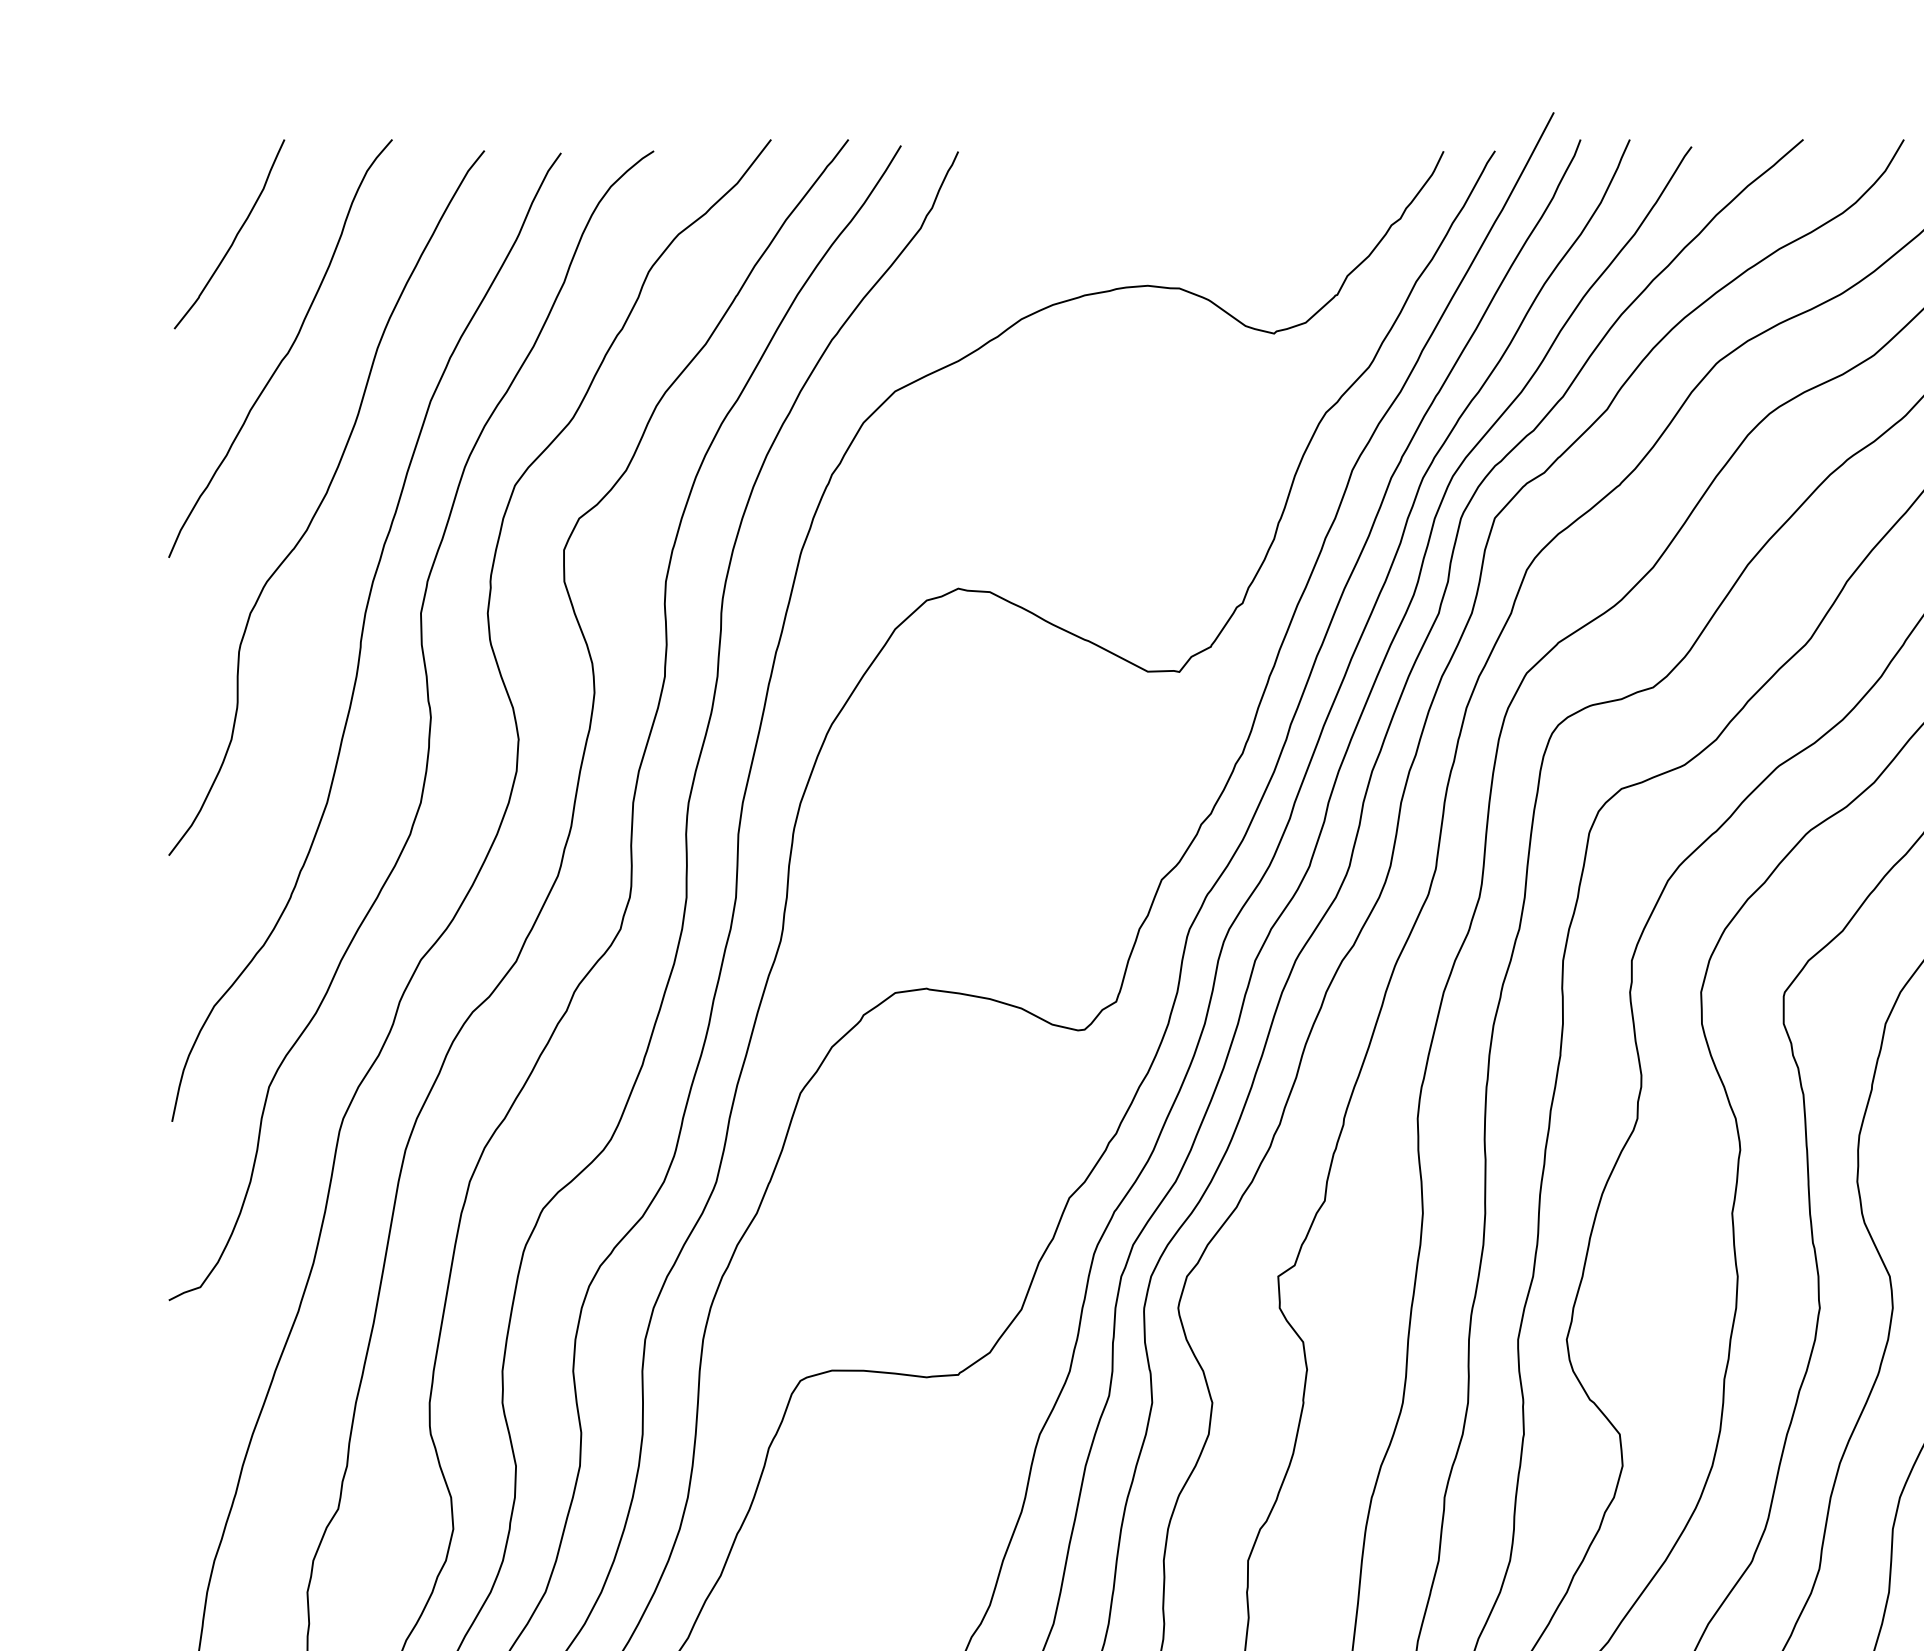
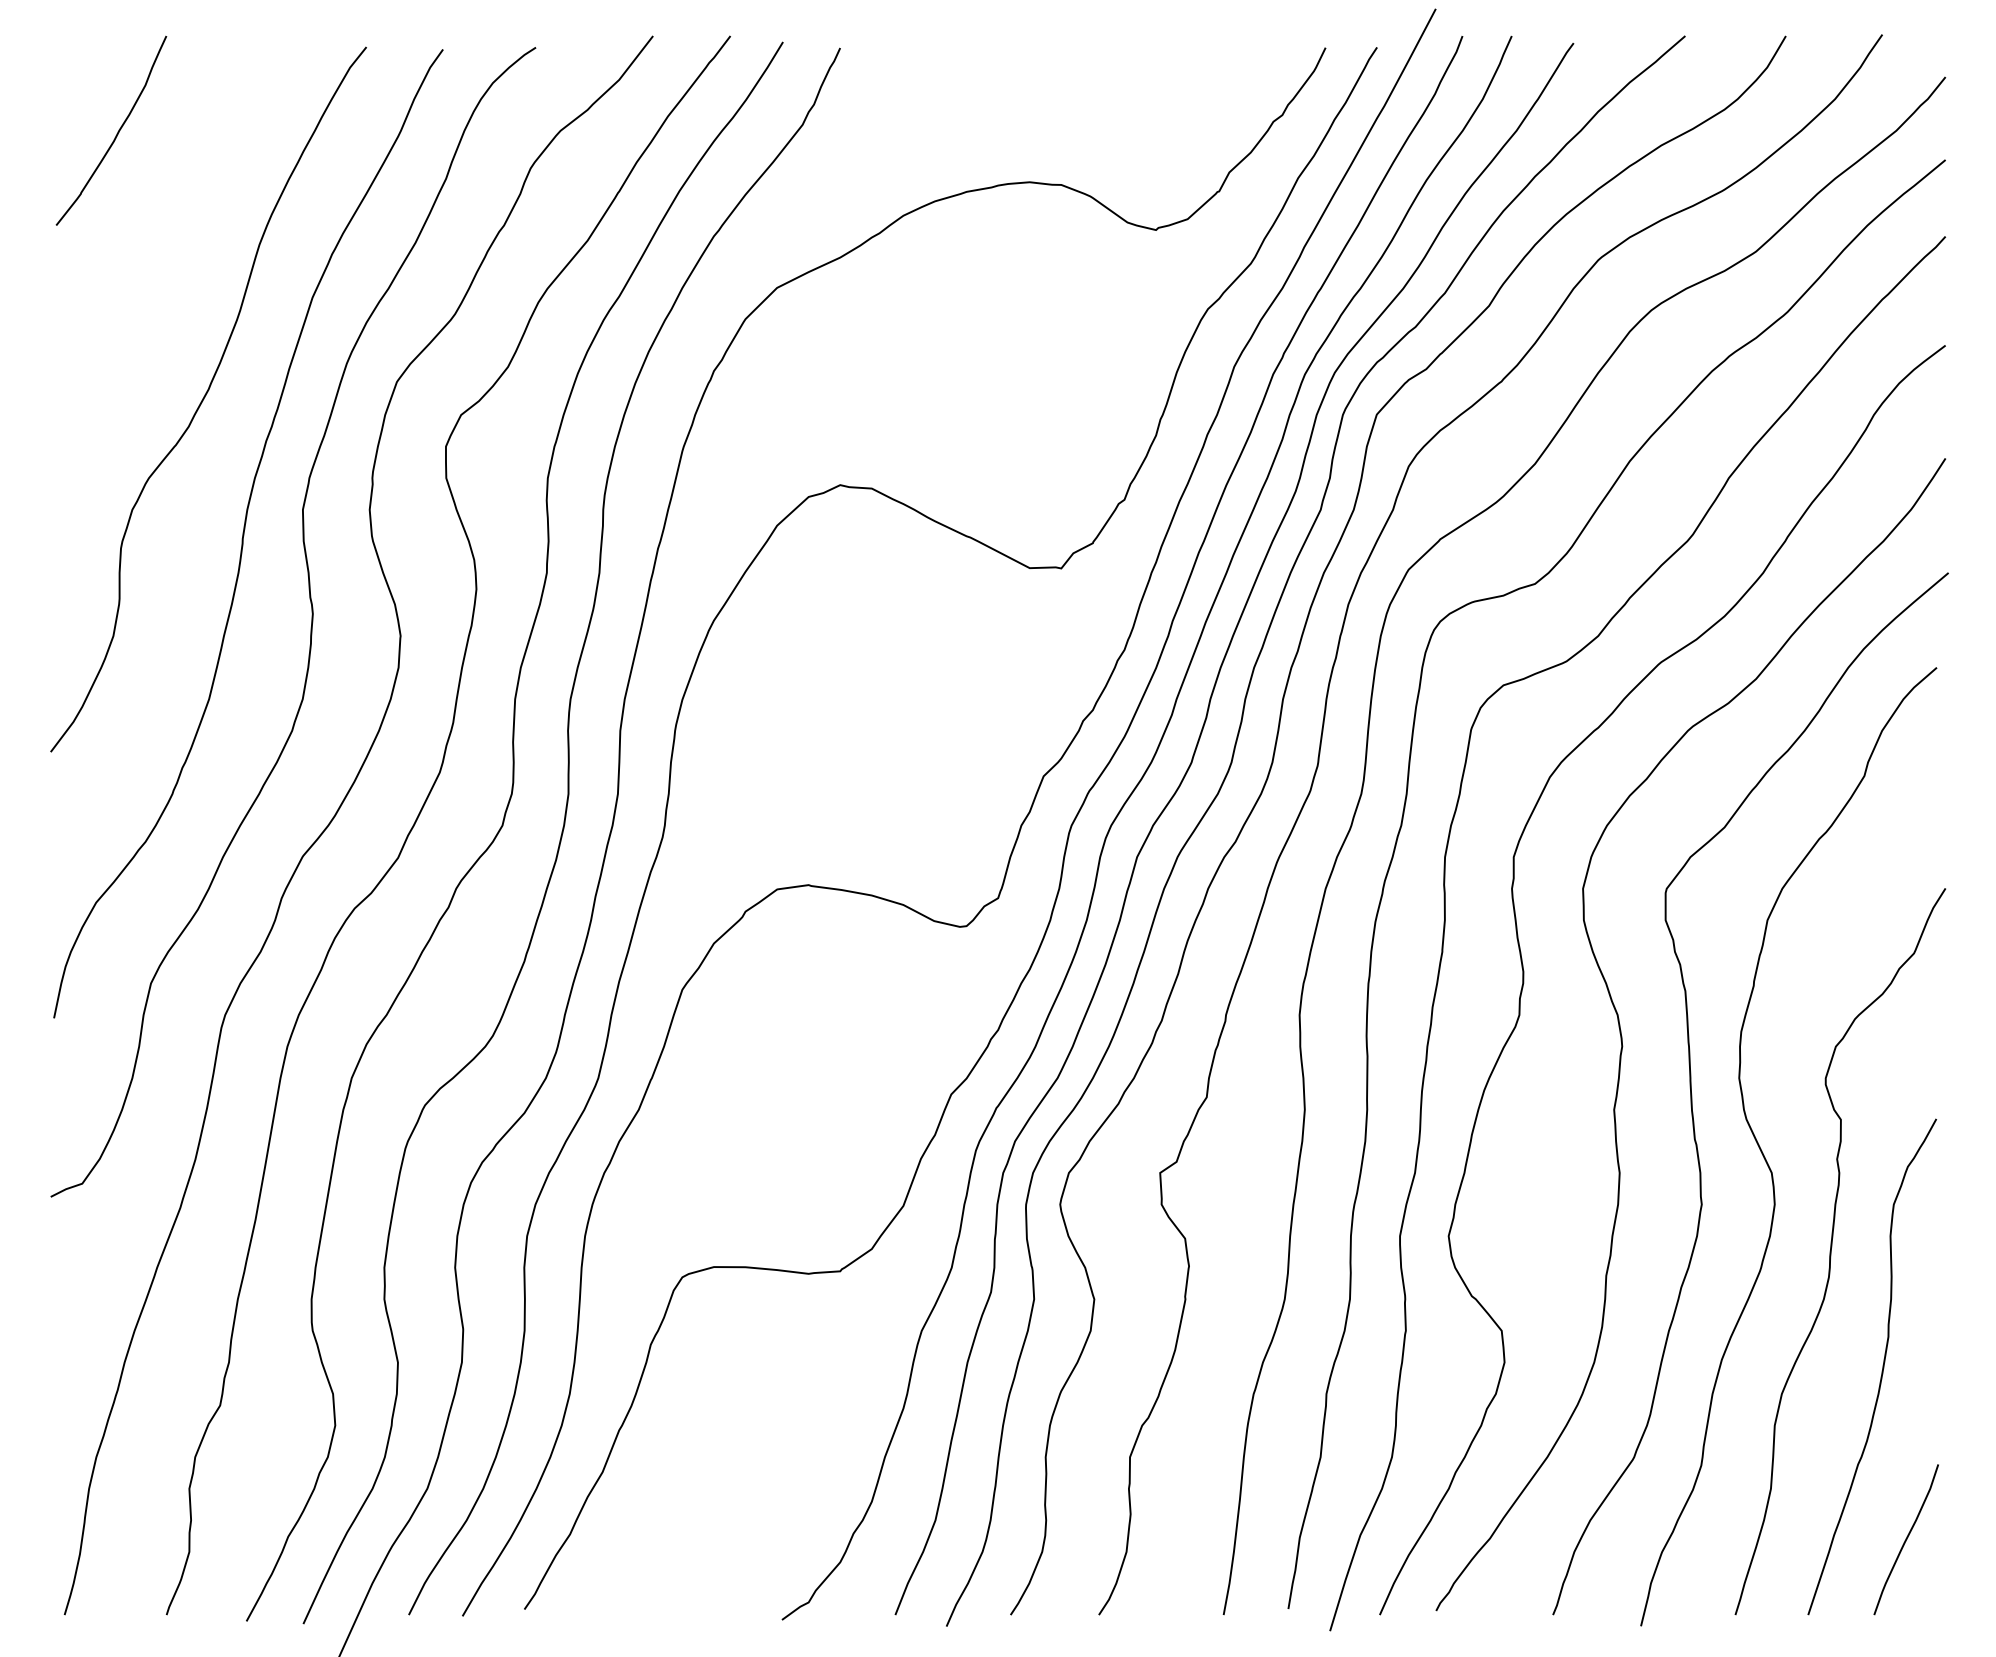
curve: (286, 353) -> (168, 249), removed

